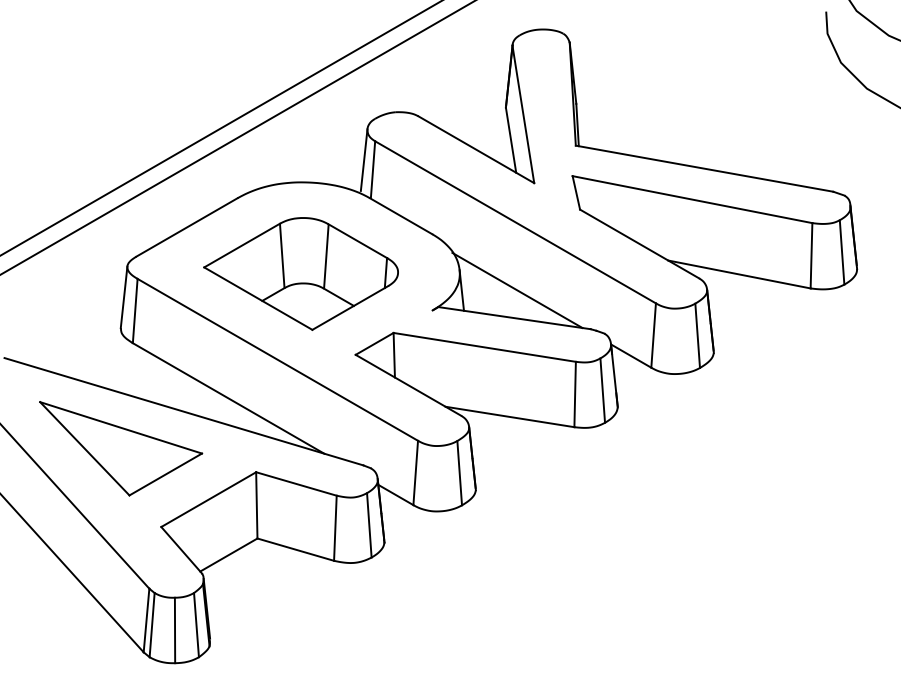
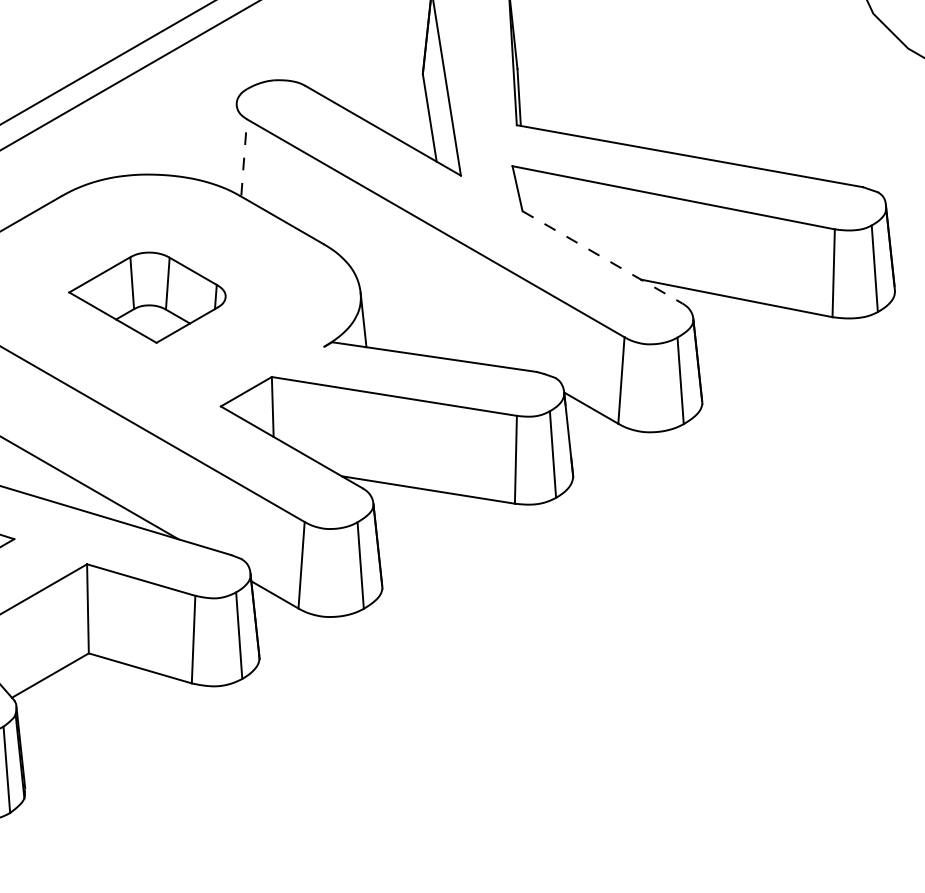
line: (363, 159) -> (231, 143), removed
line: (373, 169) -> (244, 157), solid -> dashed
line: (639, 243) -> (602, 256), solid -> dashed
part: (300, 273) -> (146, 297), size x0.6
line: (517, 290) -> (438, 319), removed

